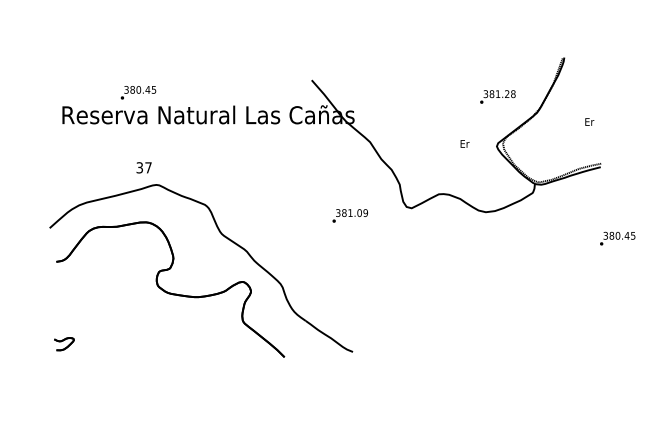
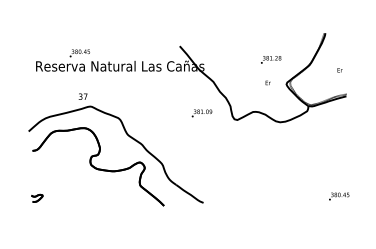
text: (498, 96) -> (271, 59), moved
text: (349, 216) -> (201, 113), moved
text: (618, 238) -> (339, 196), moved

